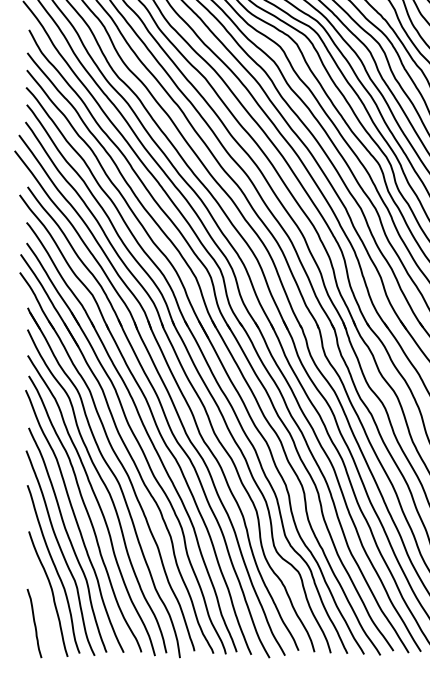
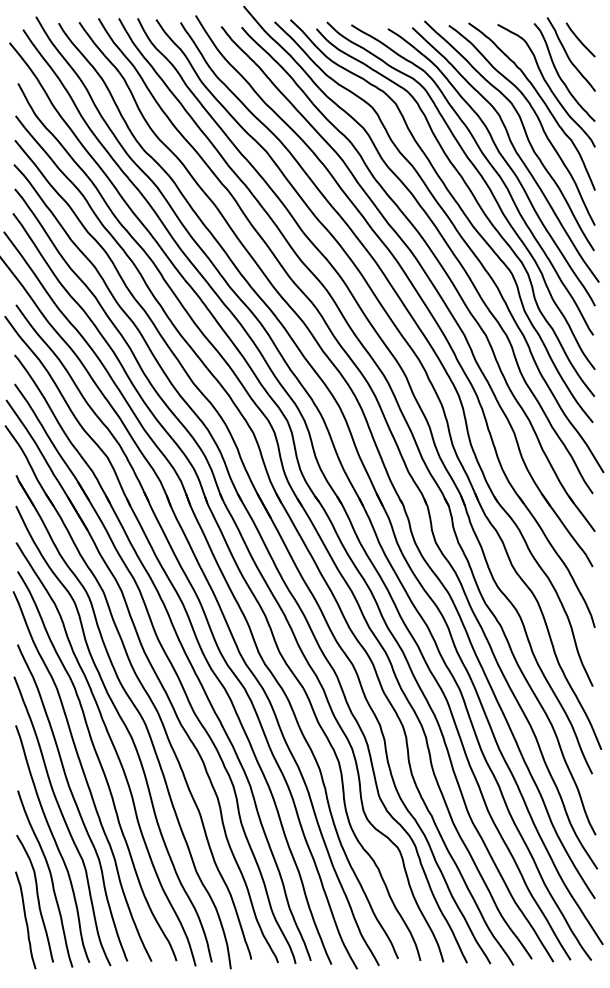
curve: (42, 607) -> (37, 898), added

